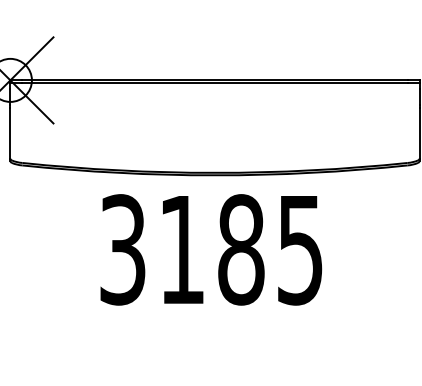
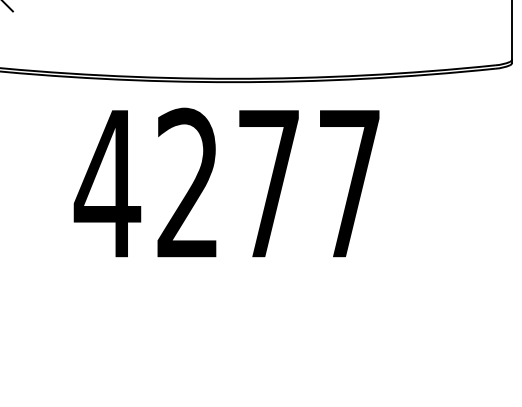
text: (210, 249) -> (227, 183), 3185 -> 4277

